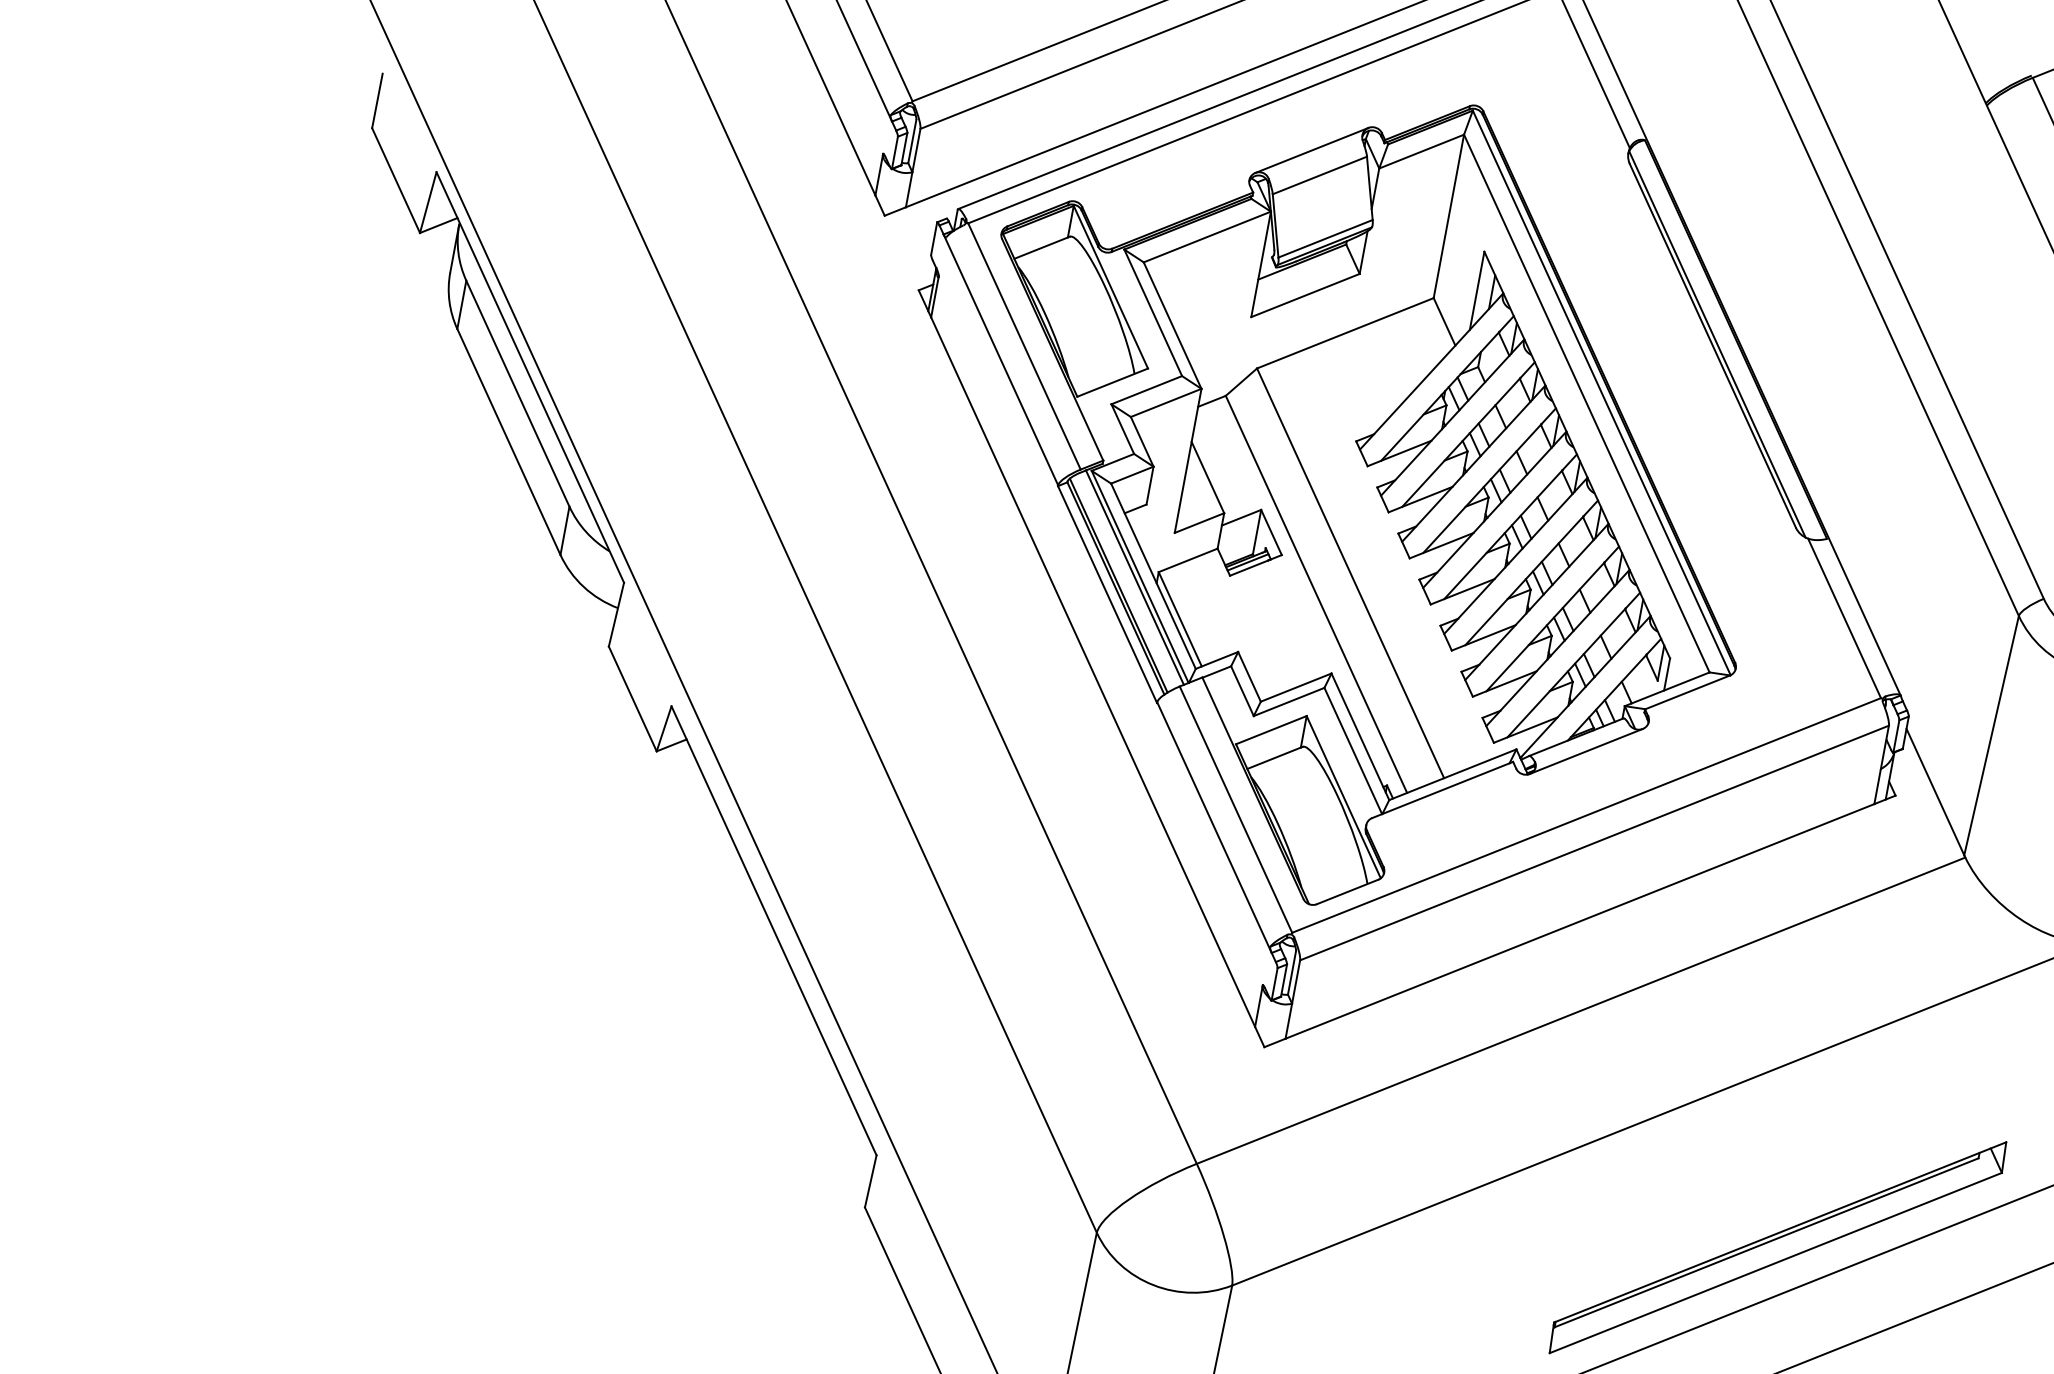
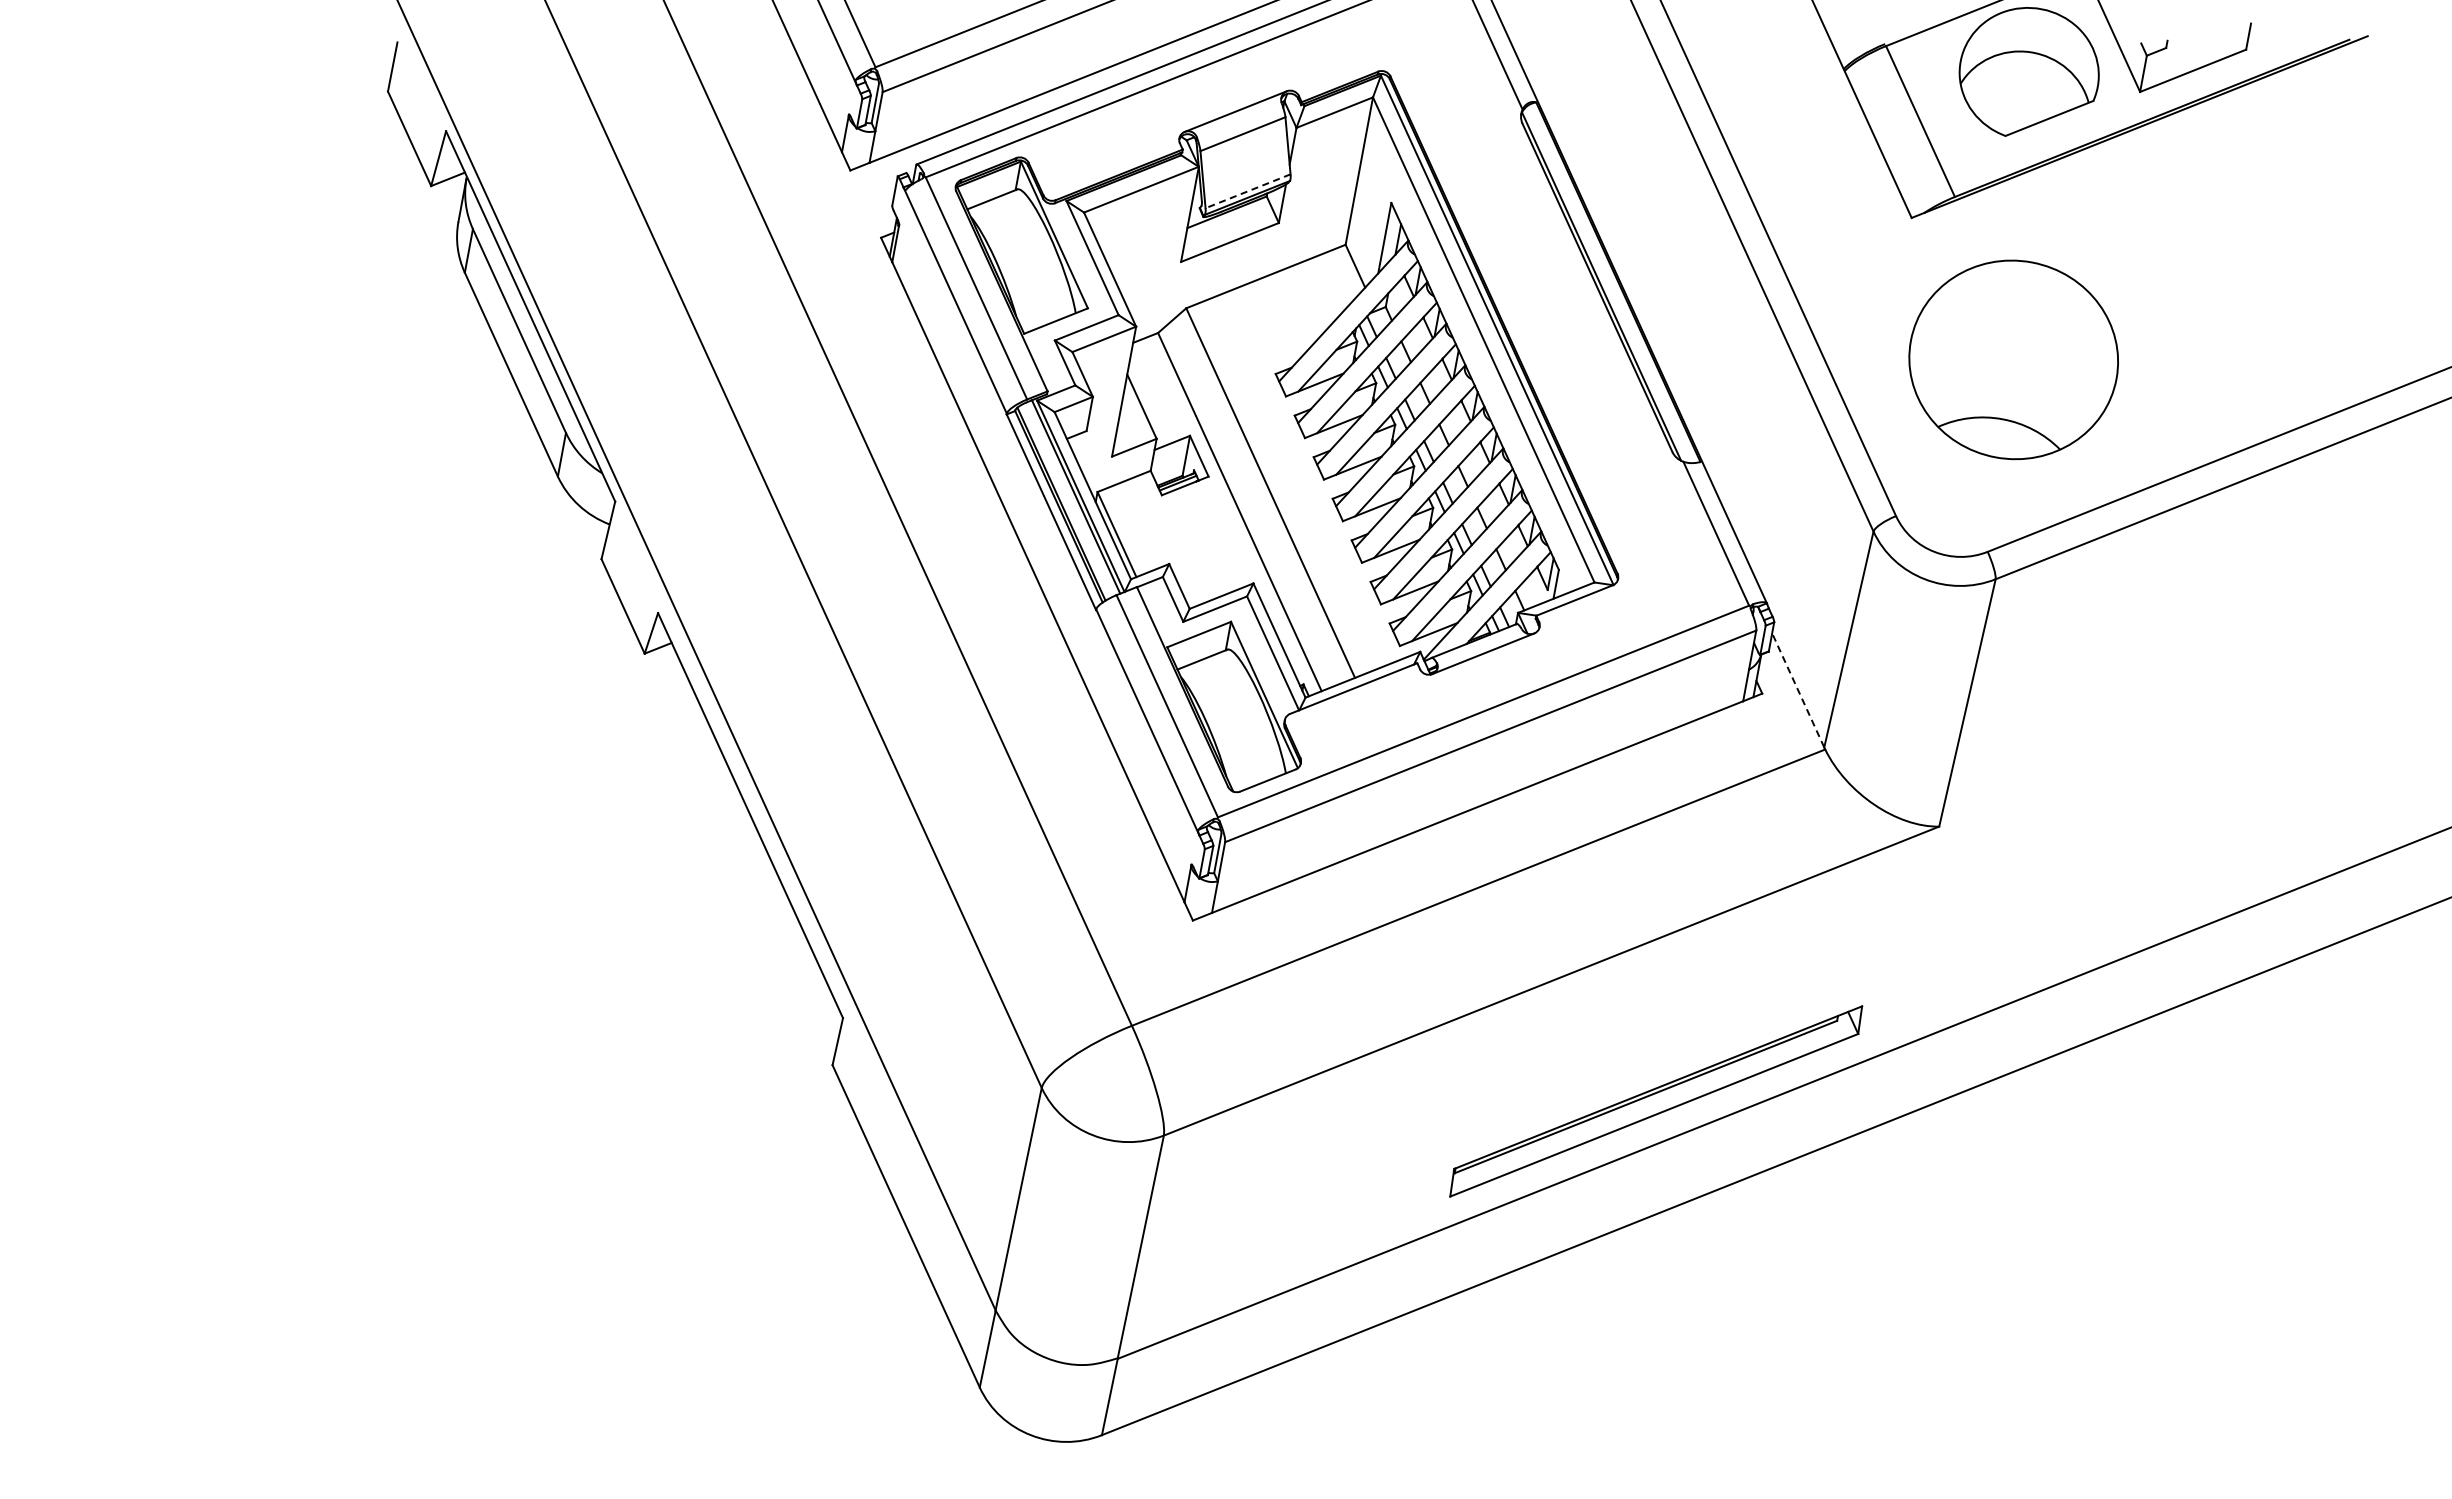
line: (1326, 239) -> (1248, 191), solid -> dashed
line: (1935, 792) -> (1798, 690), solid -> dashed

